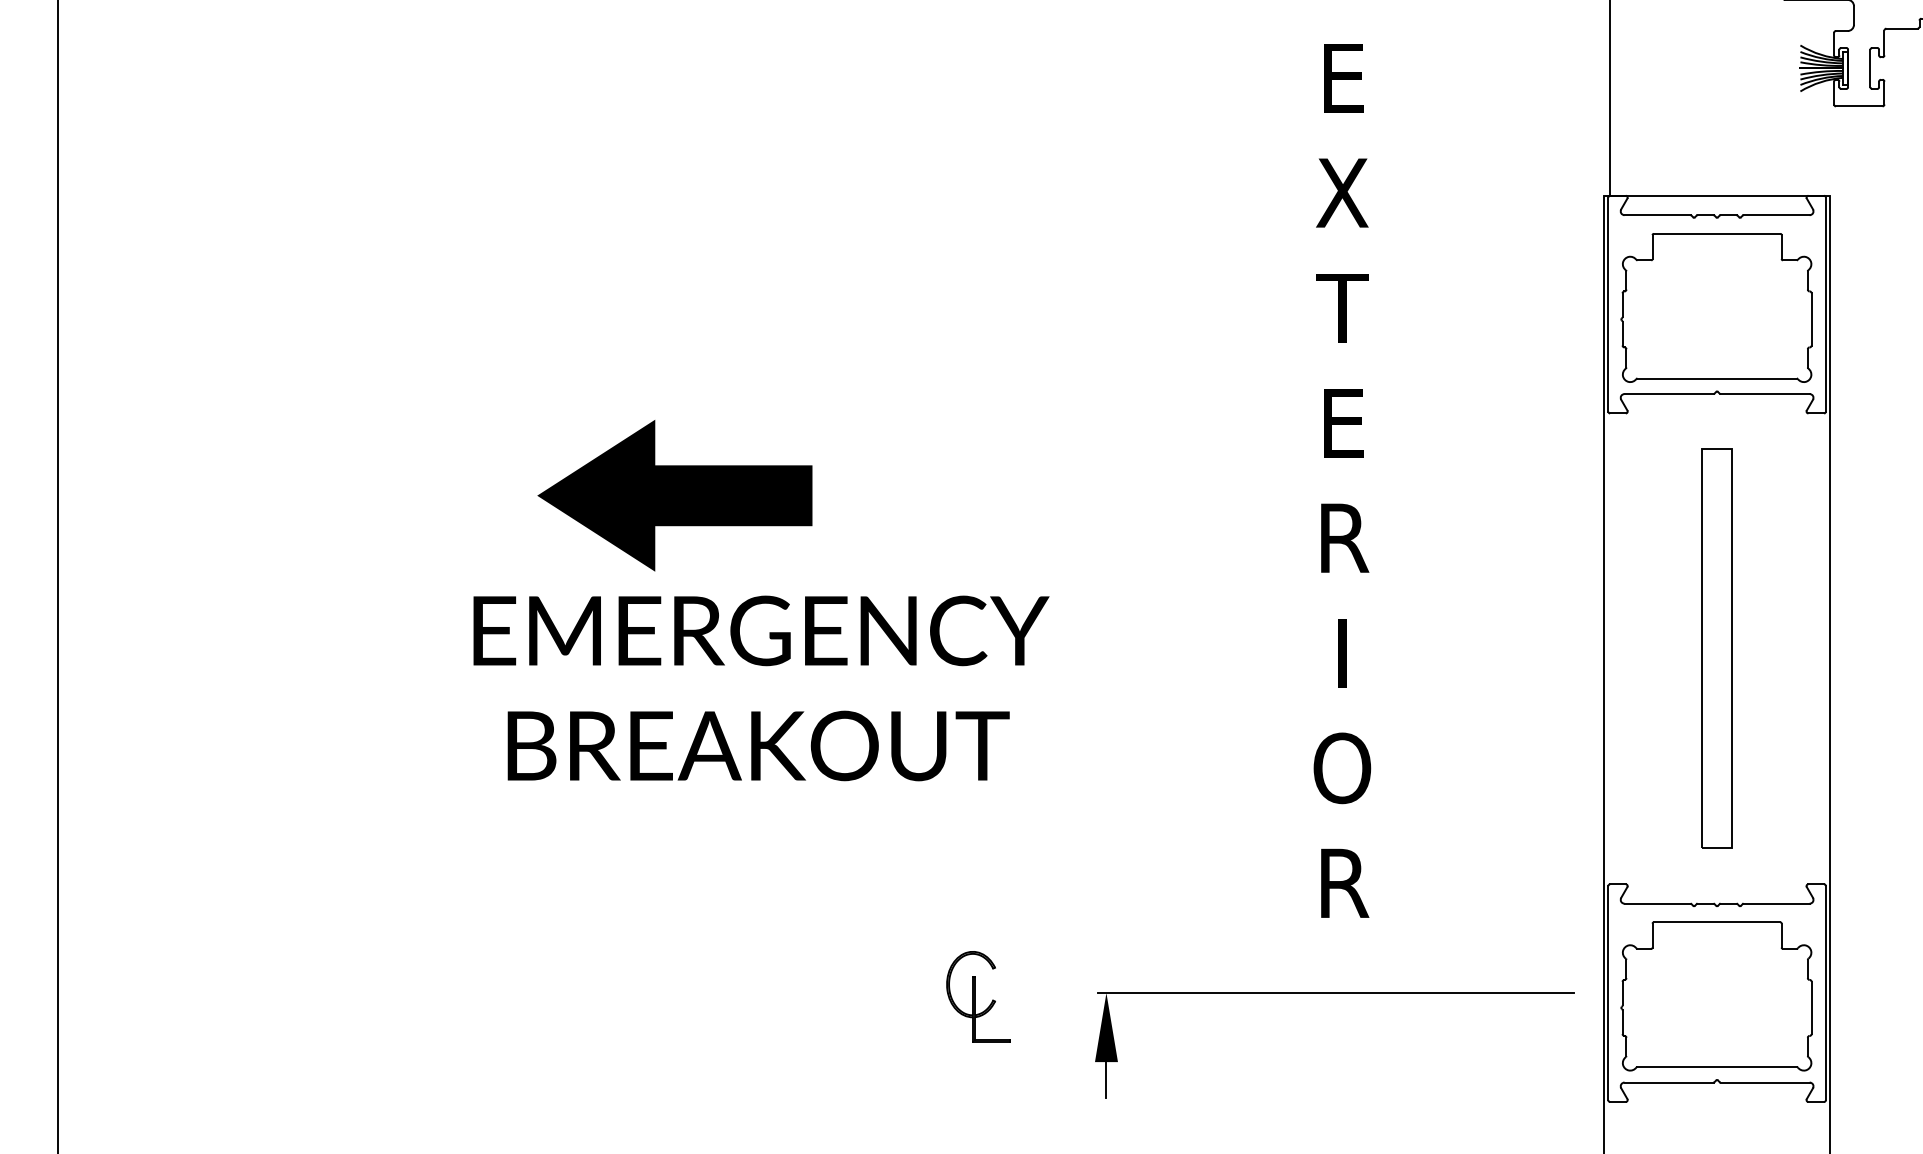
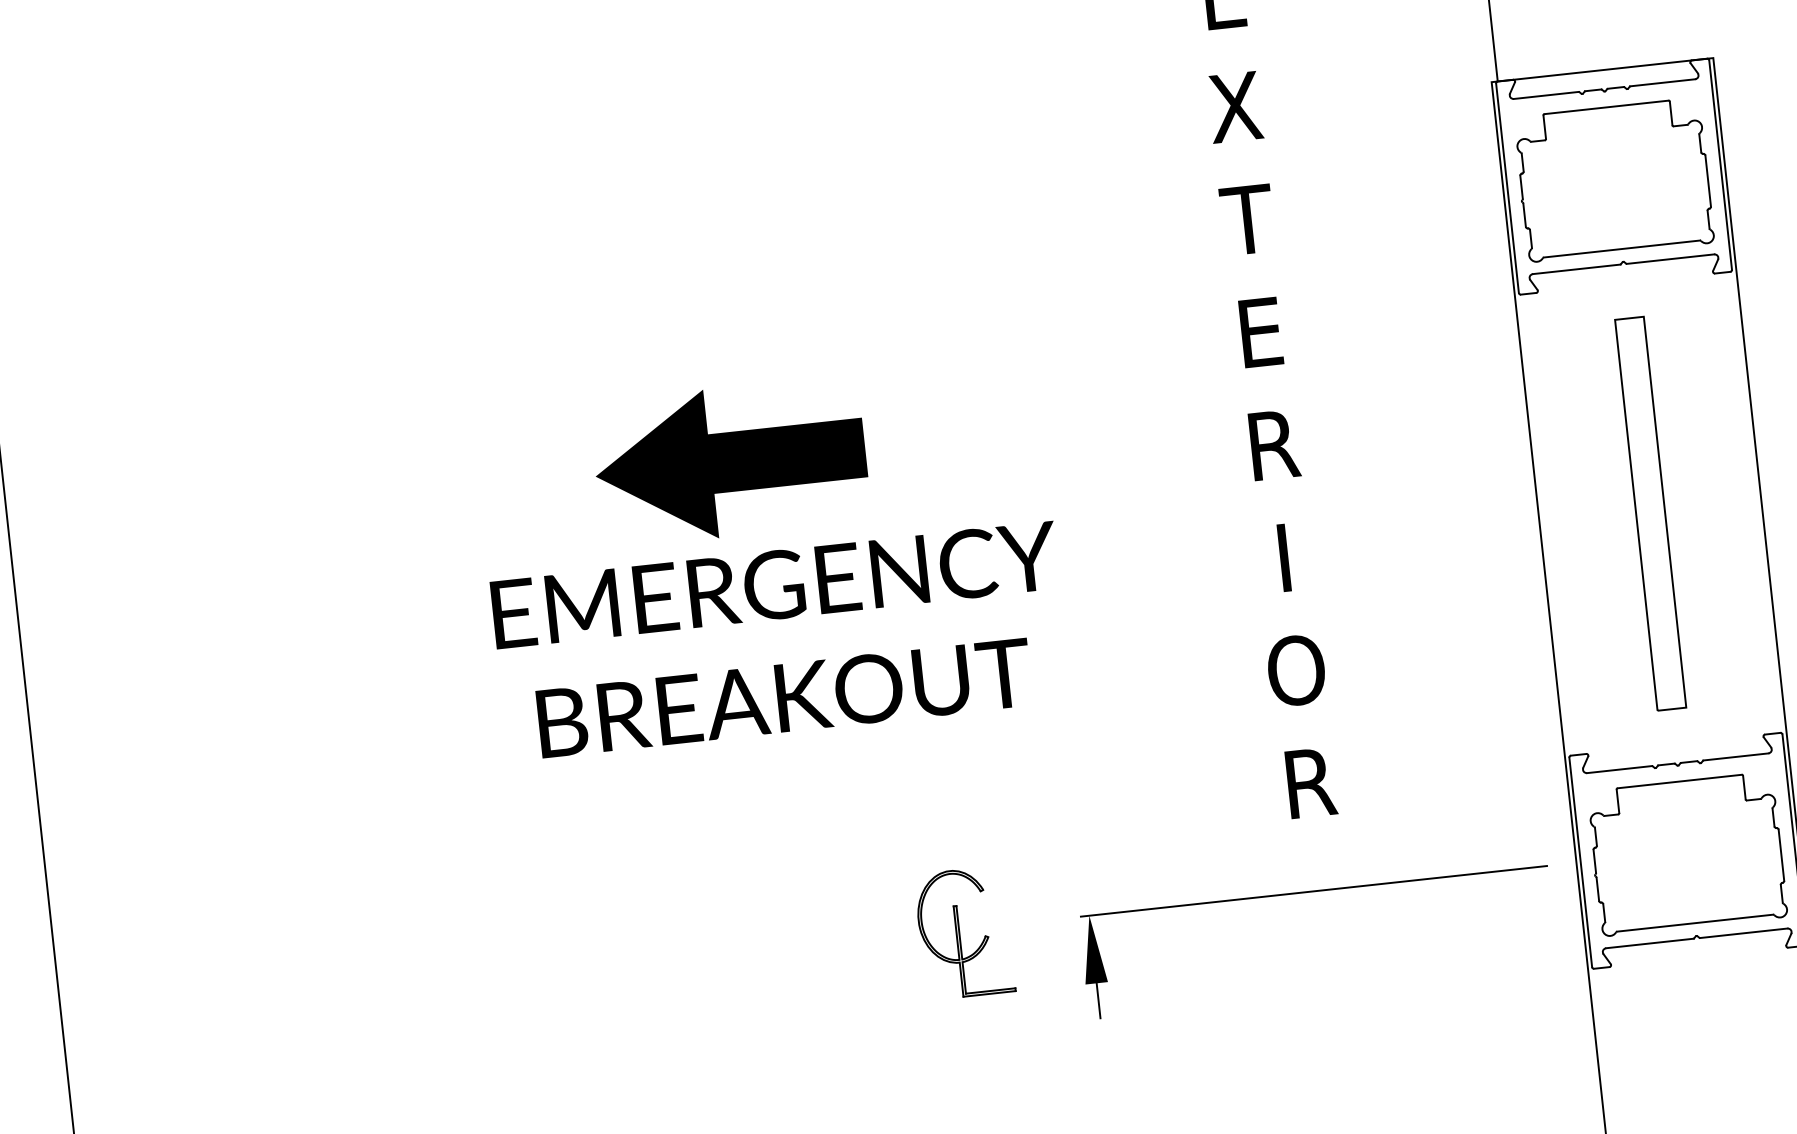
part: (674, 495) -> (730, 461), moved
text: (761, 688) -> (781, 641), moved
part: (978, 996) -> (964, 932), size x1.43

